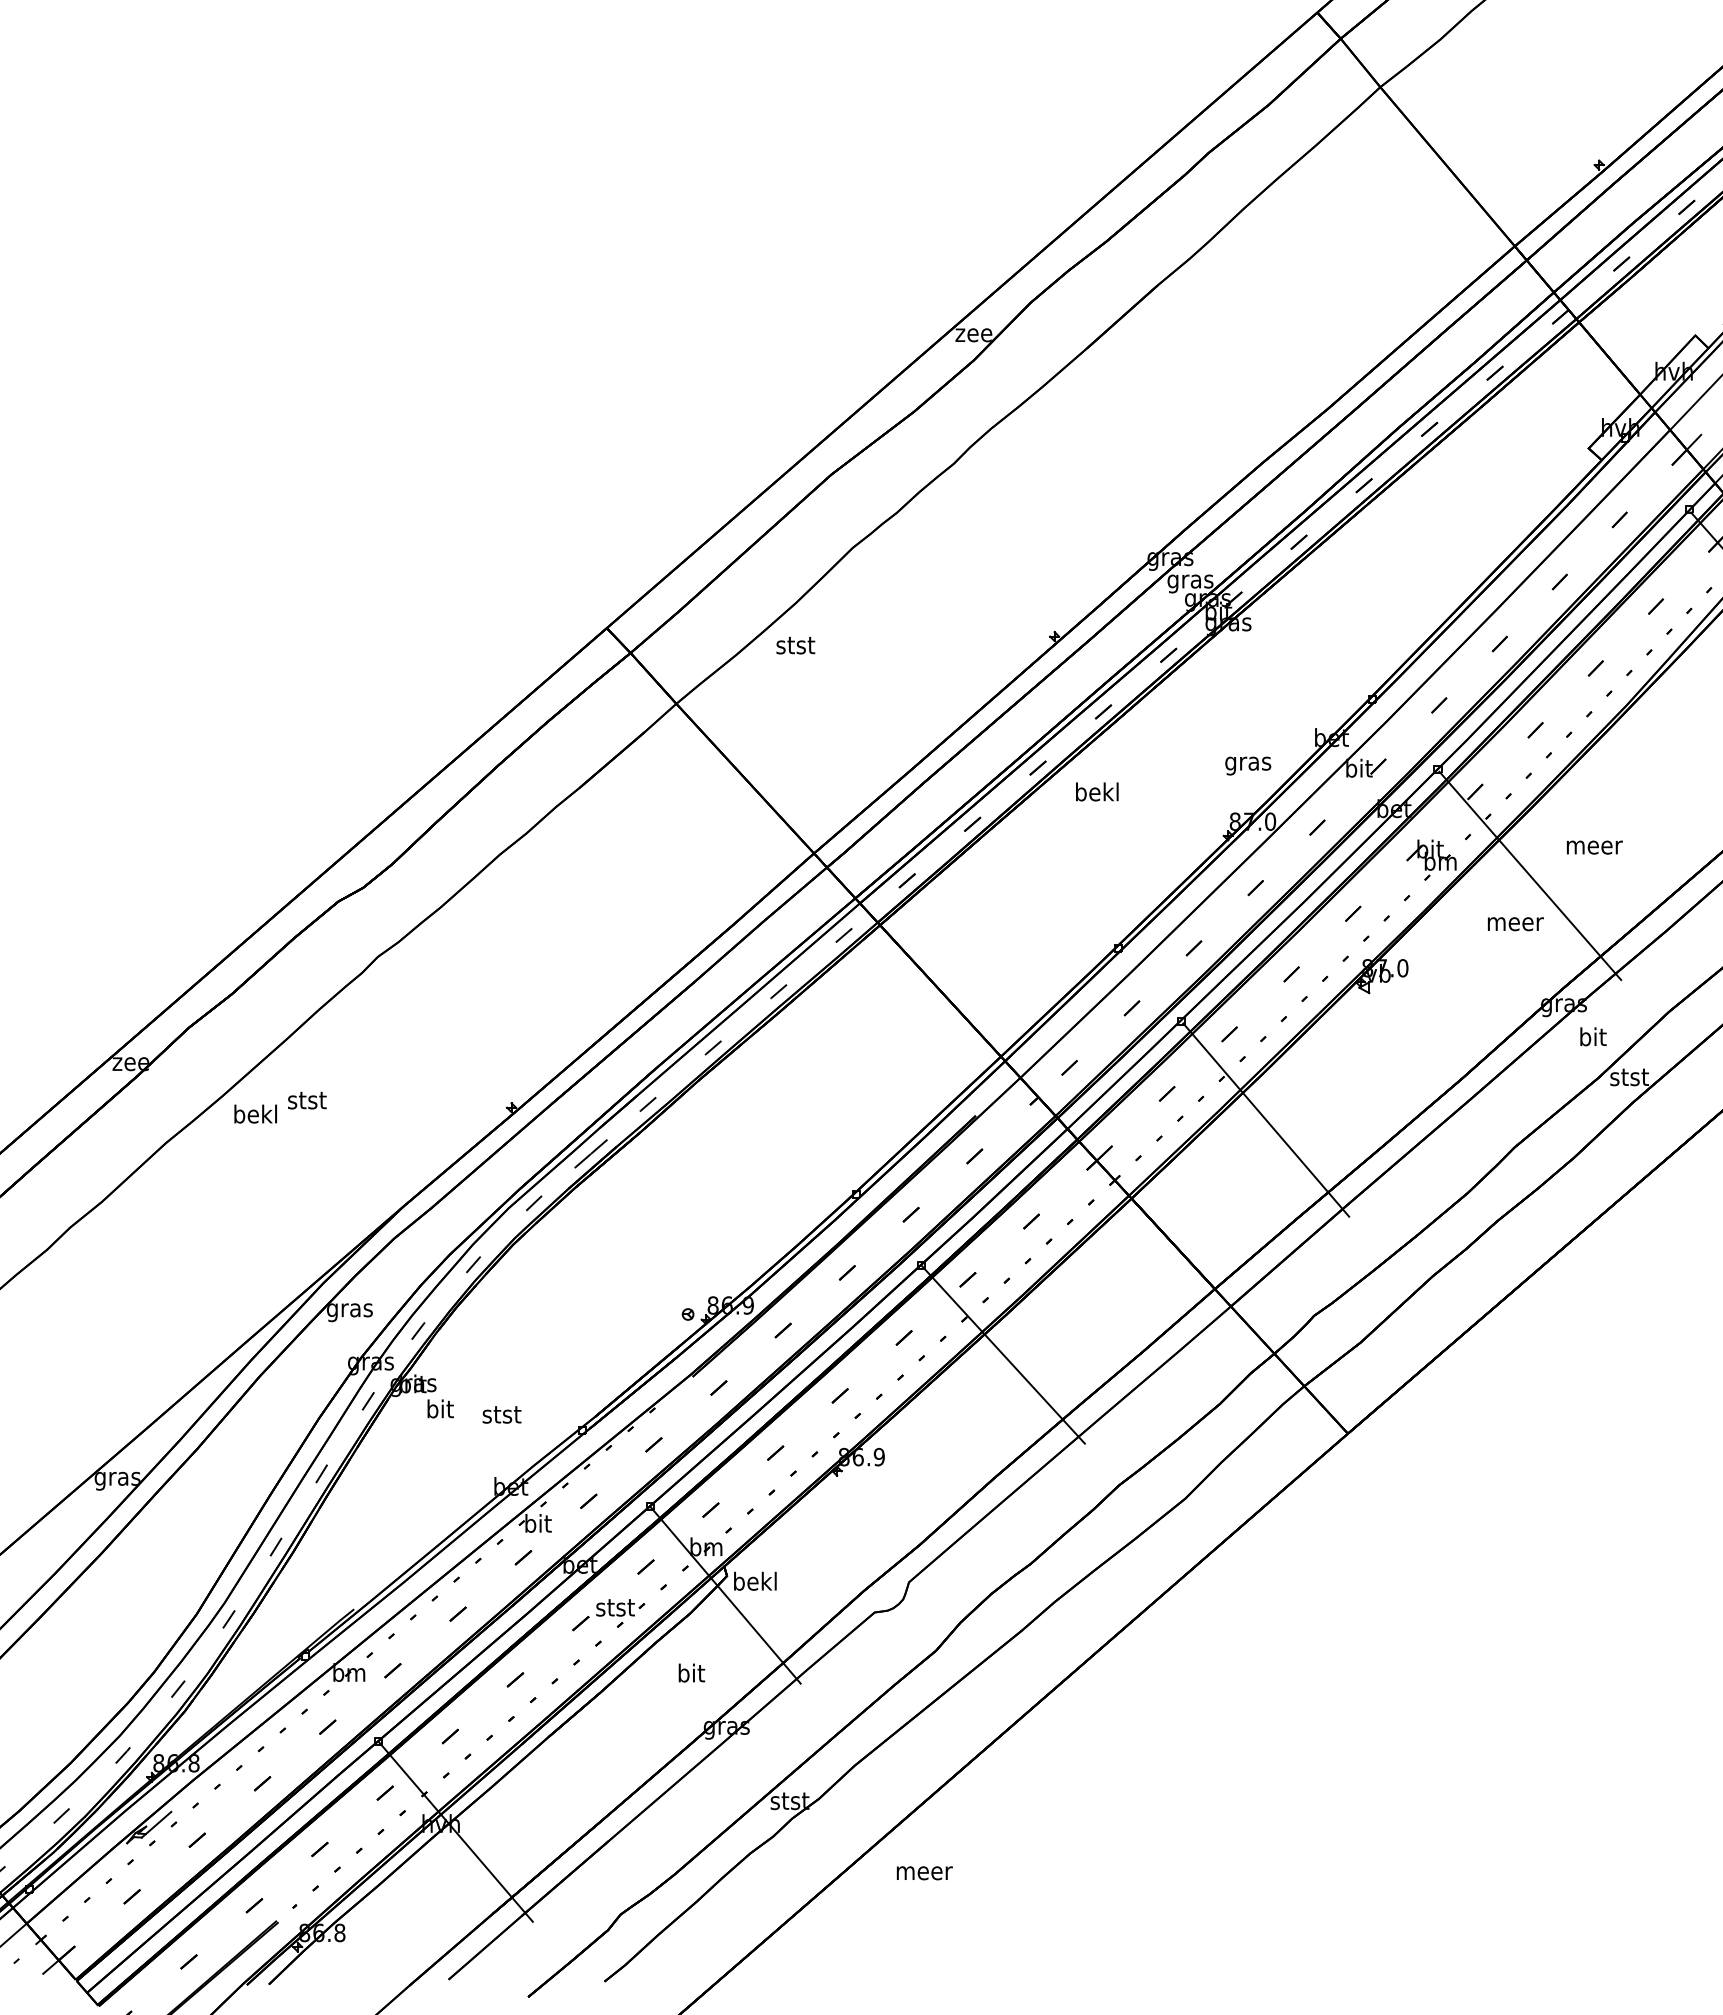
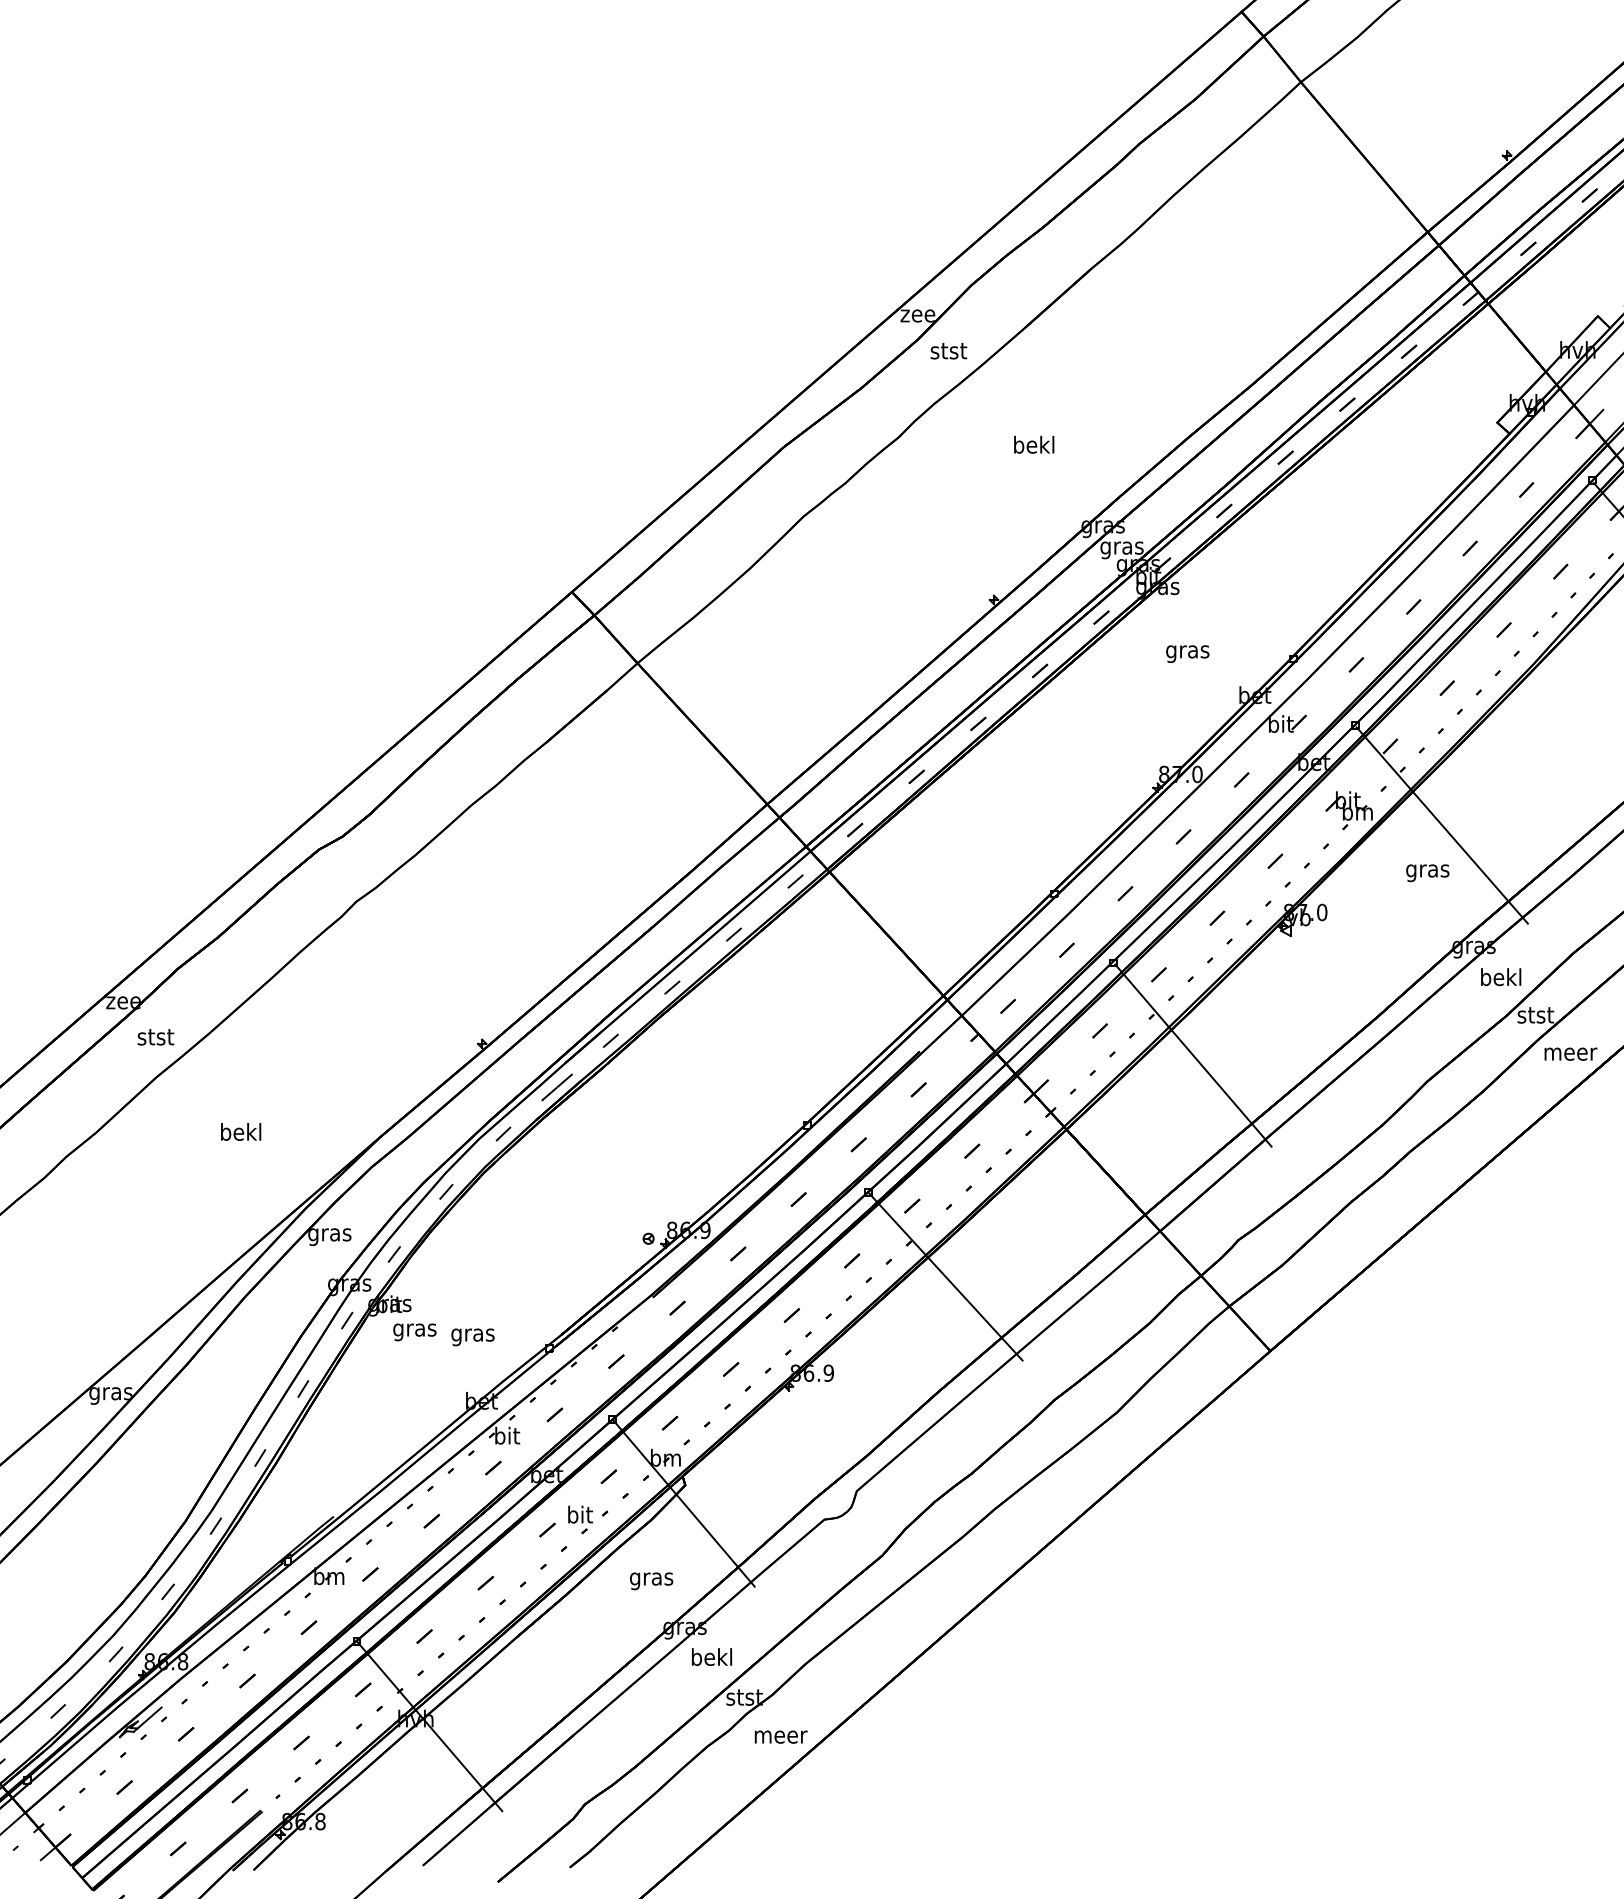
text: (795, 645) -> (948, 351), moved
text: (1248, 765) -> (1188, 653), moved
text: (1097, 791) -> (1034, 444), moved
text: (1594, 847) -> (1570, 1054), moved
text: (1515, 926) -> (1428, 873), meer -> gras
text: (1592, 1036) -> (1500, 976), bit -> bekl
text: (307, 1100) -> (156, 1037), moved
text: (255, 1113) -> (240, 1131), moved
text: (440, 1411) -> (415, 1330), bit -> gras
text: (501, 1417) -> (472, 1335), stst -> gras
text: (755, 1580) -> (712, 1656), moved
text: (615, 1606) -> (580, 1513), stst -> bit
text: (691, 1675) -> (651, 1579), bit -> gras
text: (924, 1873) -> (780, 1737), moved

